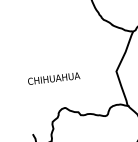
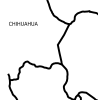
text: (54, 78) -> (23, 23), moved

